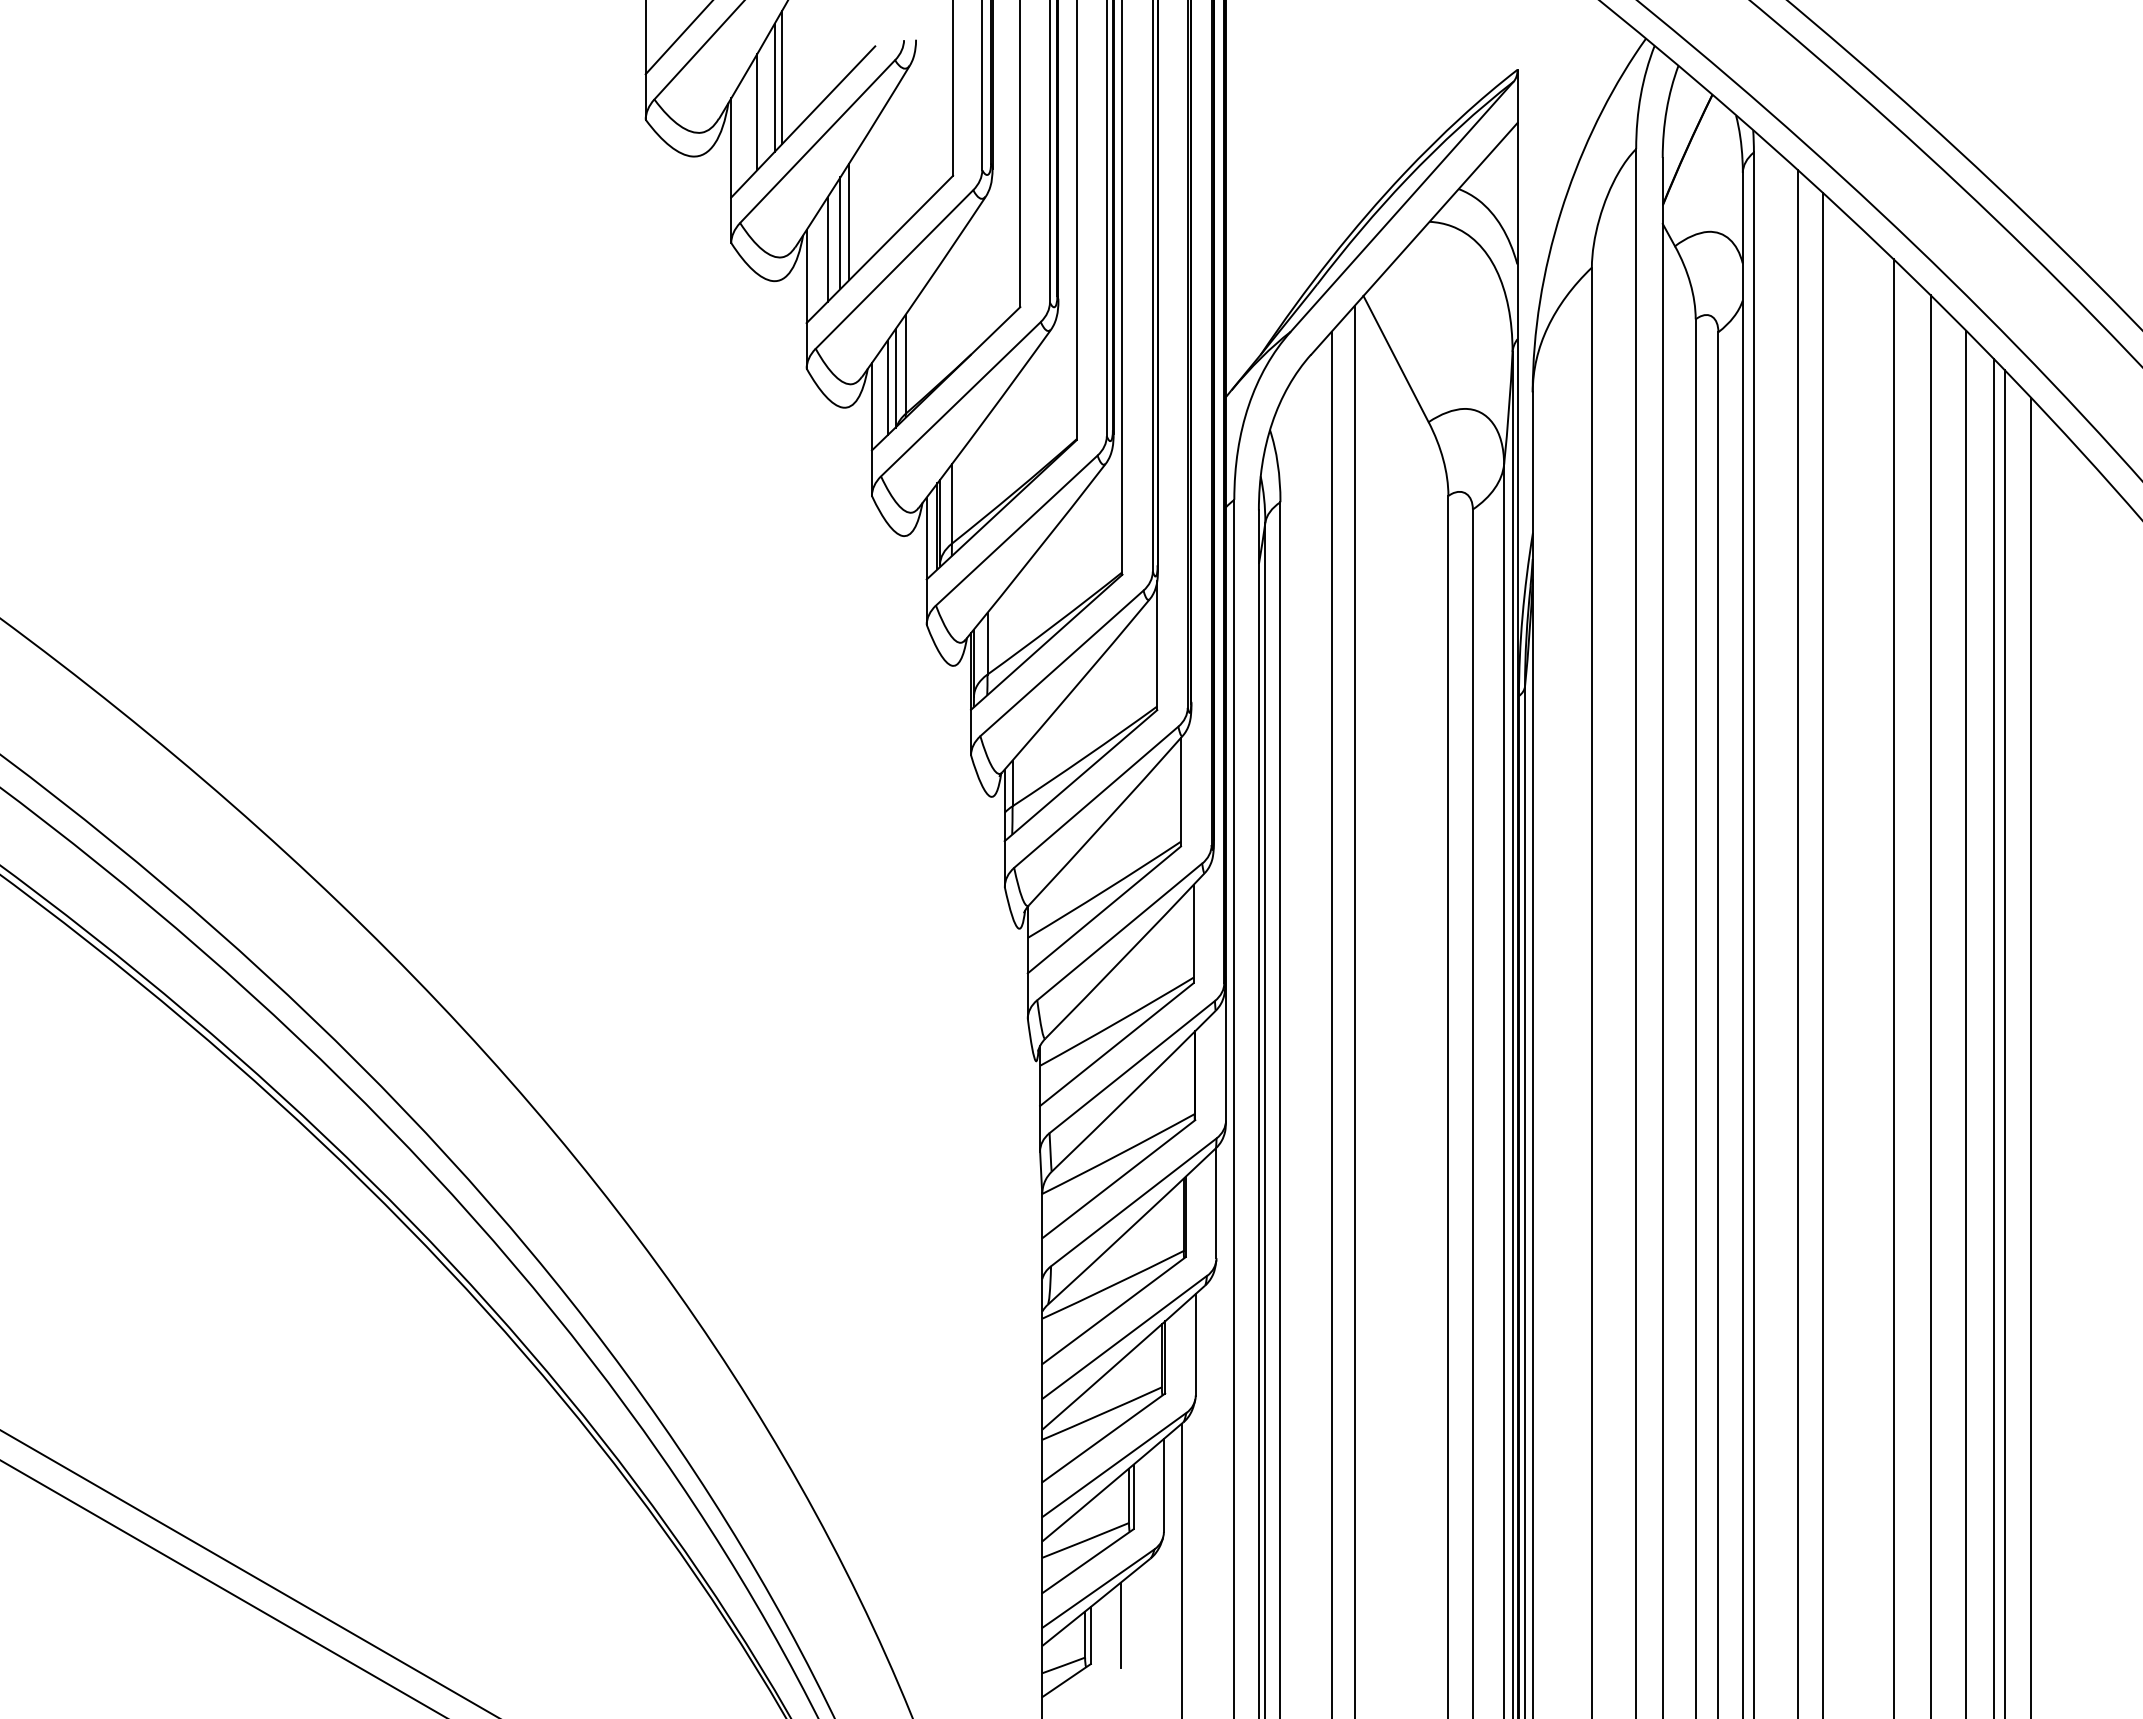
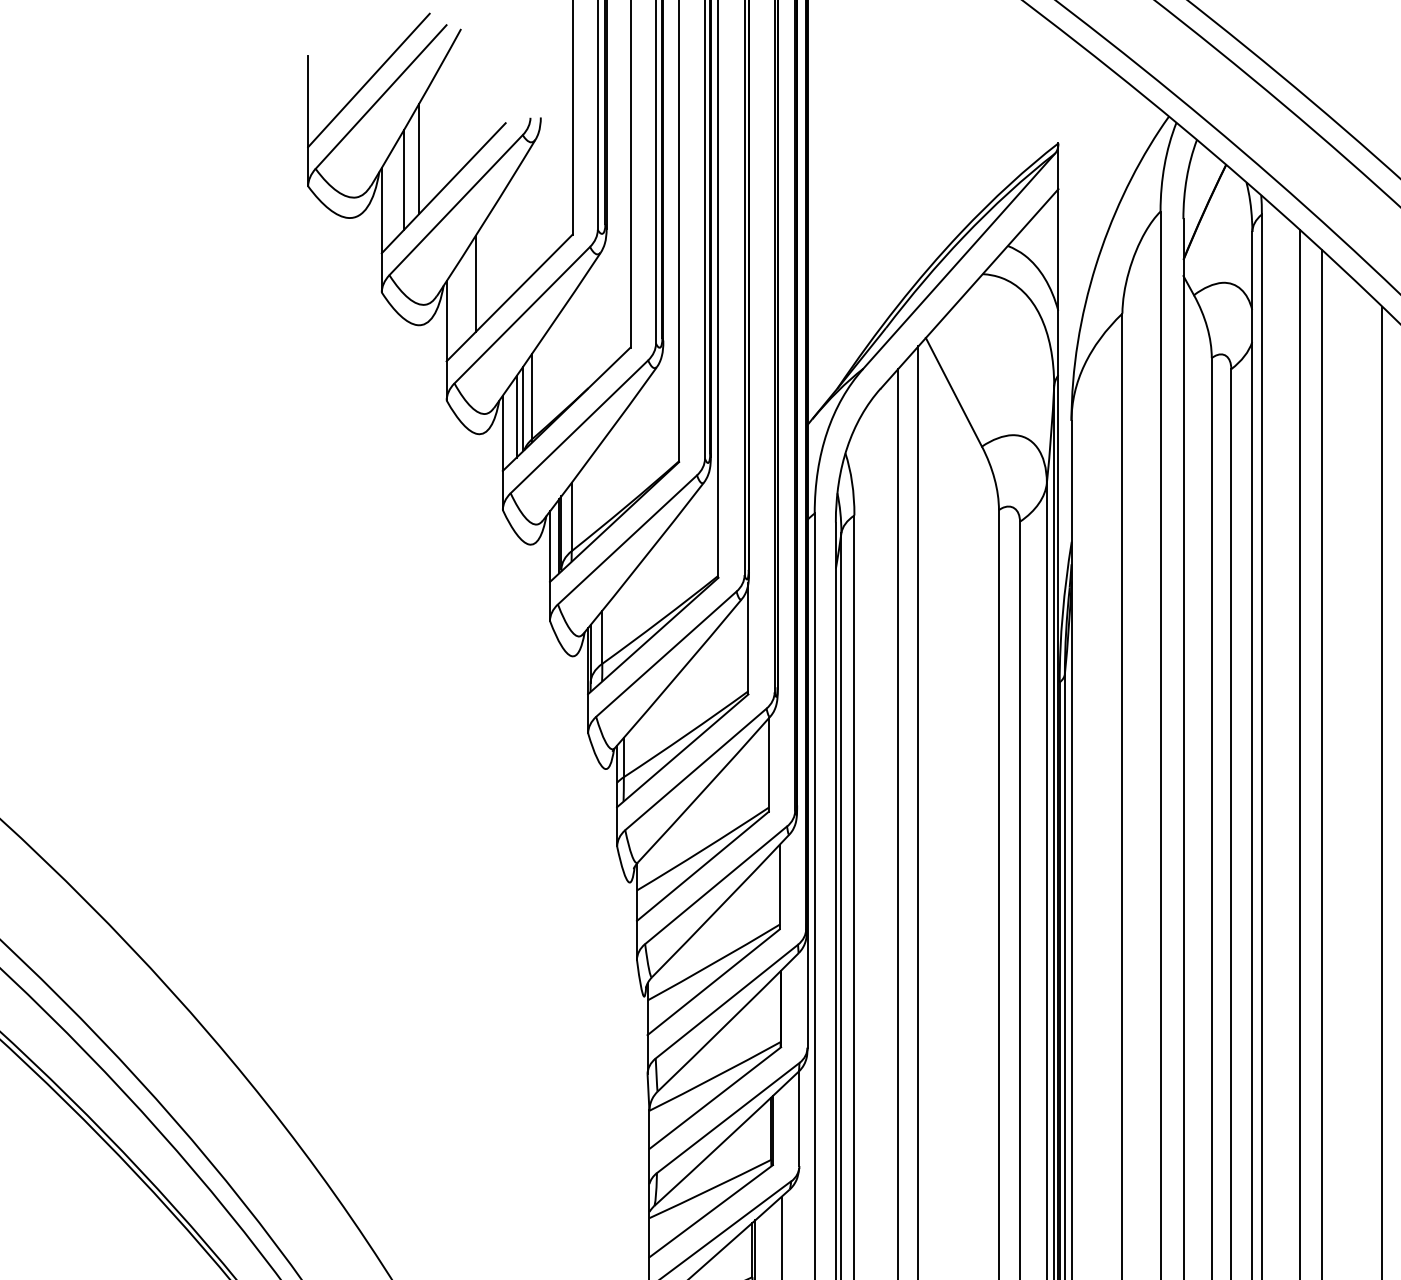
line: (782, 77) -> (425, 149), removed
line: (849, 221) -> (483, 273), removed
line: (827, 249) -> (464, 298), removed

